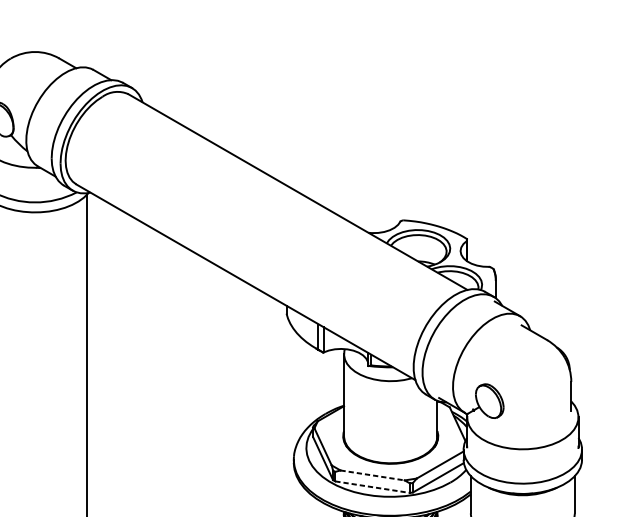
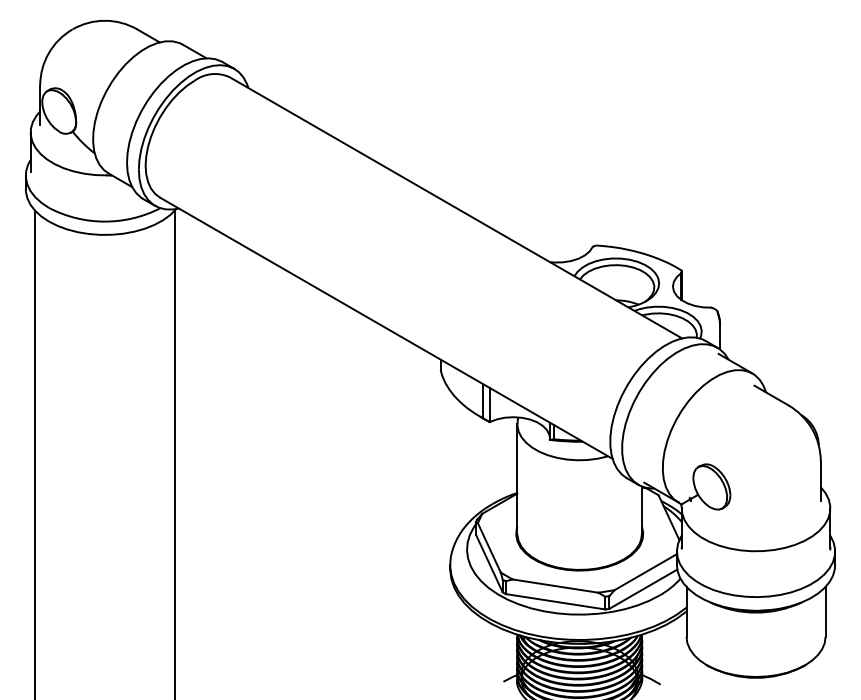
line: (372, 475) -> (555, 586), dashed -> solid
line: (373, 486) -> (556, 601), dashed -> solid

